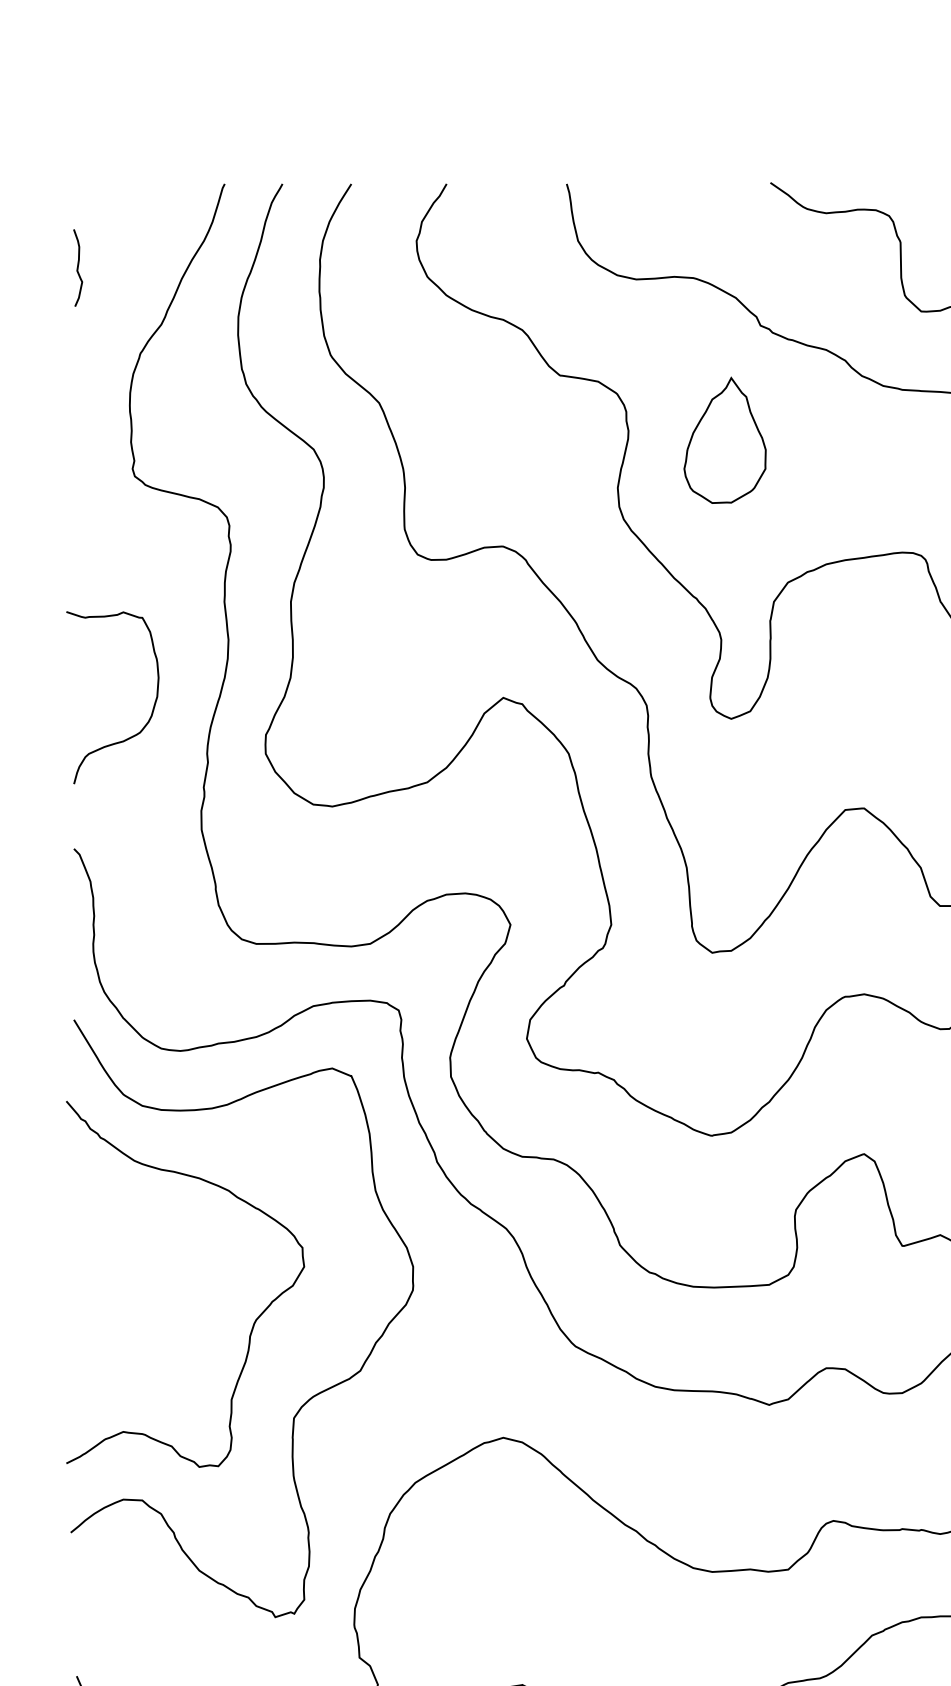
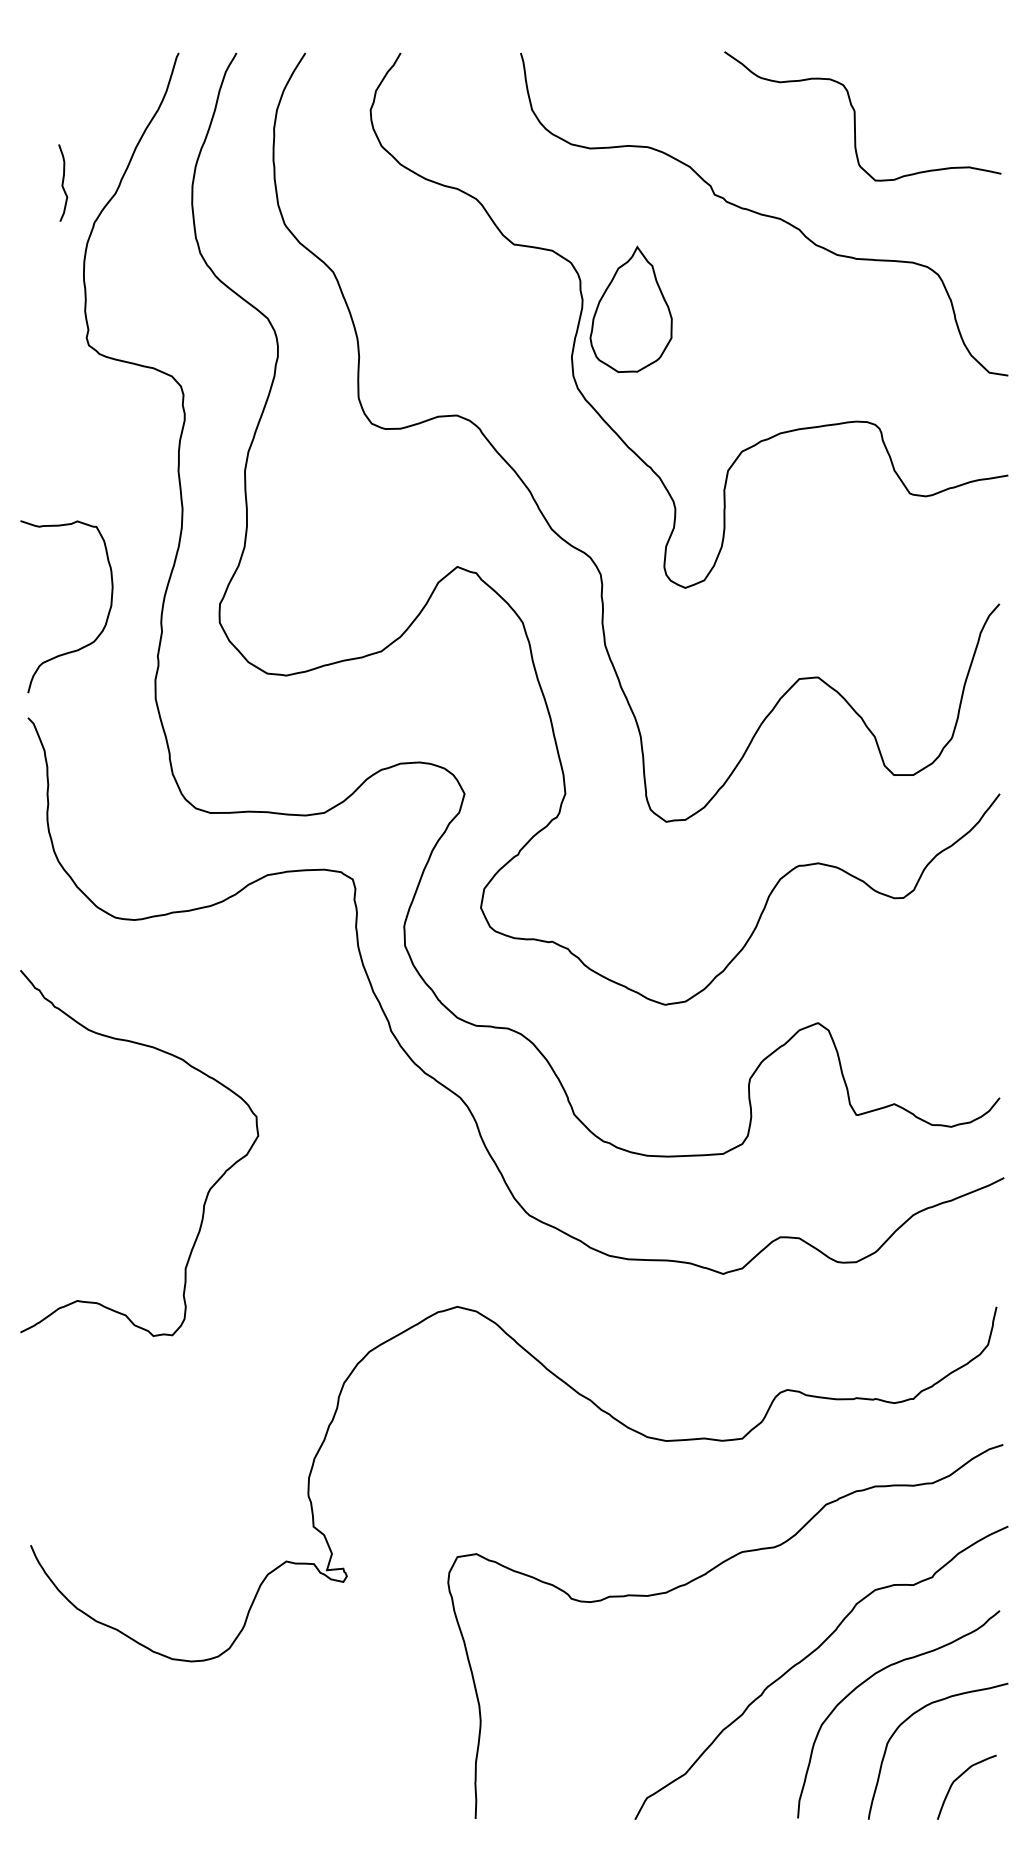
curve: (78, 267) -> (63, 182), moved
part: (724, 439) -> (630, 308), moved
curve: (152, 708) -> (106, 617), moved
curve: (310, 1397) -> (264, 1266), removed

